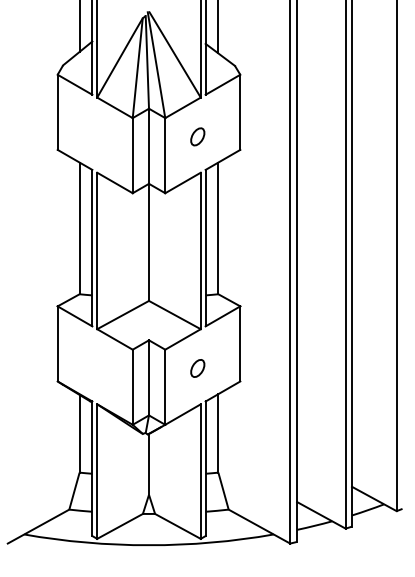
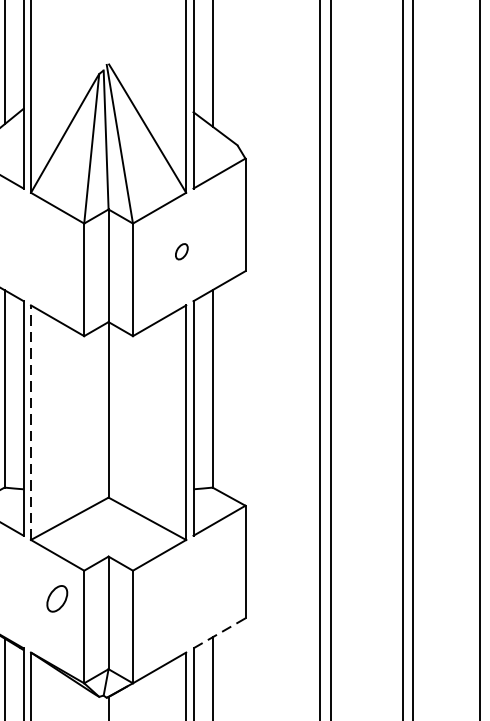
part: (197, 136) -> (181, 251), size x0.6
line: (97, 250) -> (31, 422), solid -> dashed
part: (197, 368) -> (56, 598), moved
line: (222, 391) -> (218, 633), solid -> dashed

